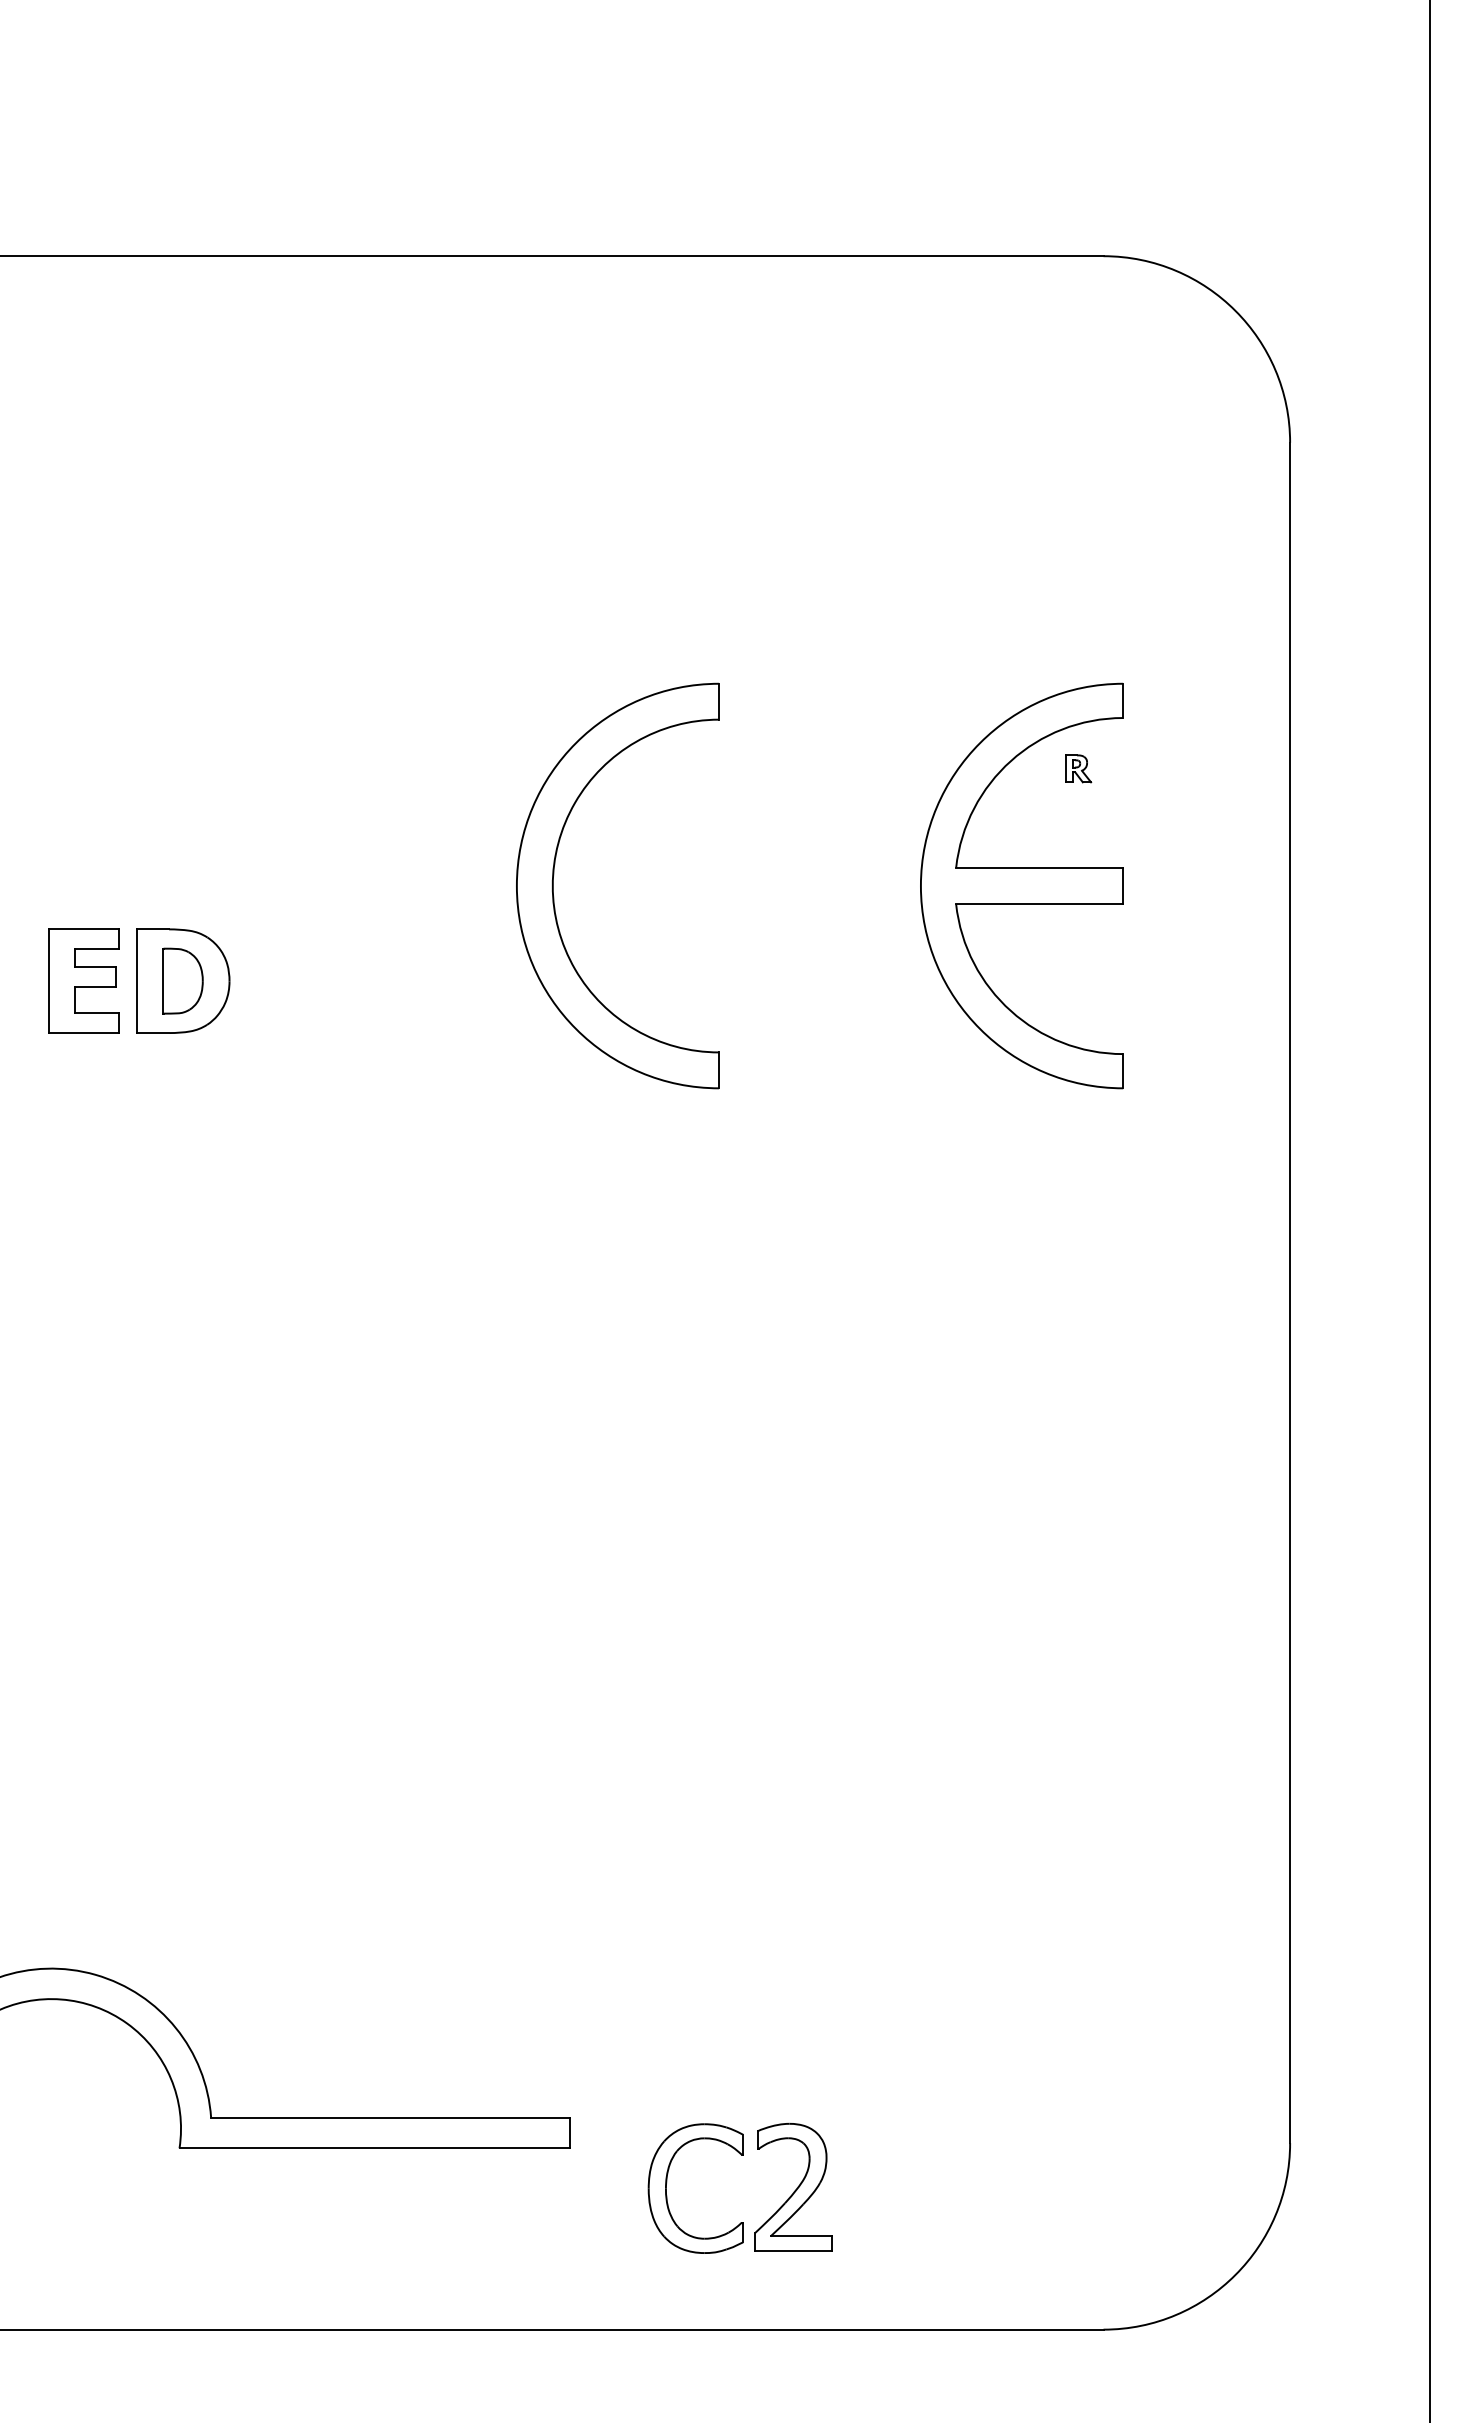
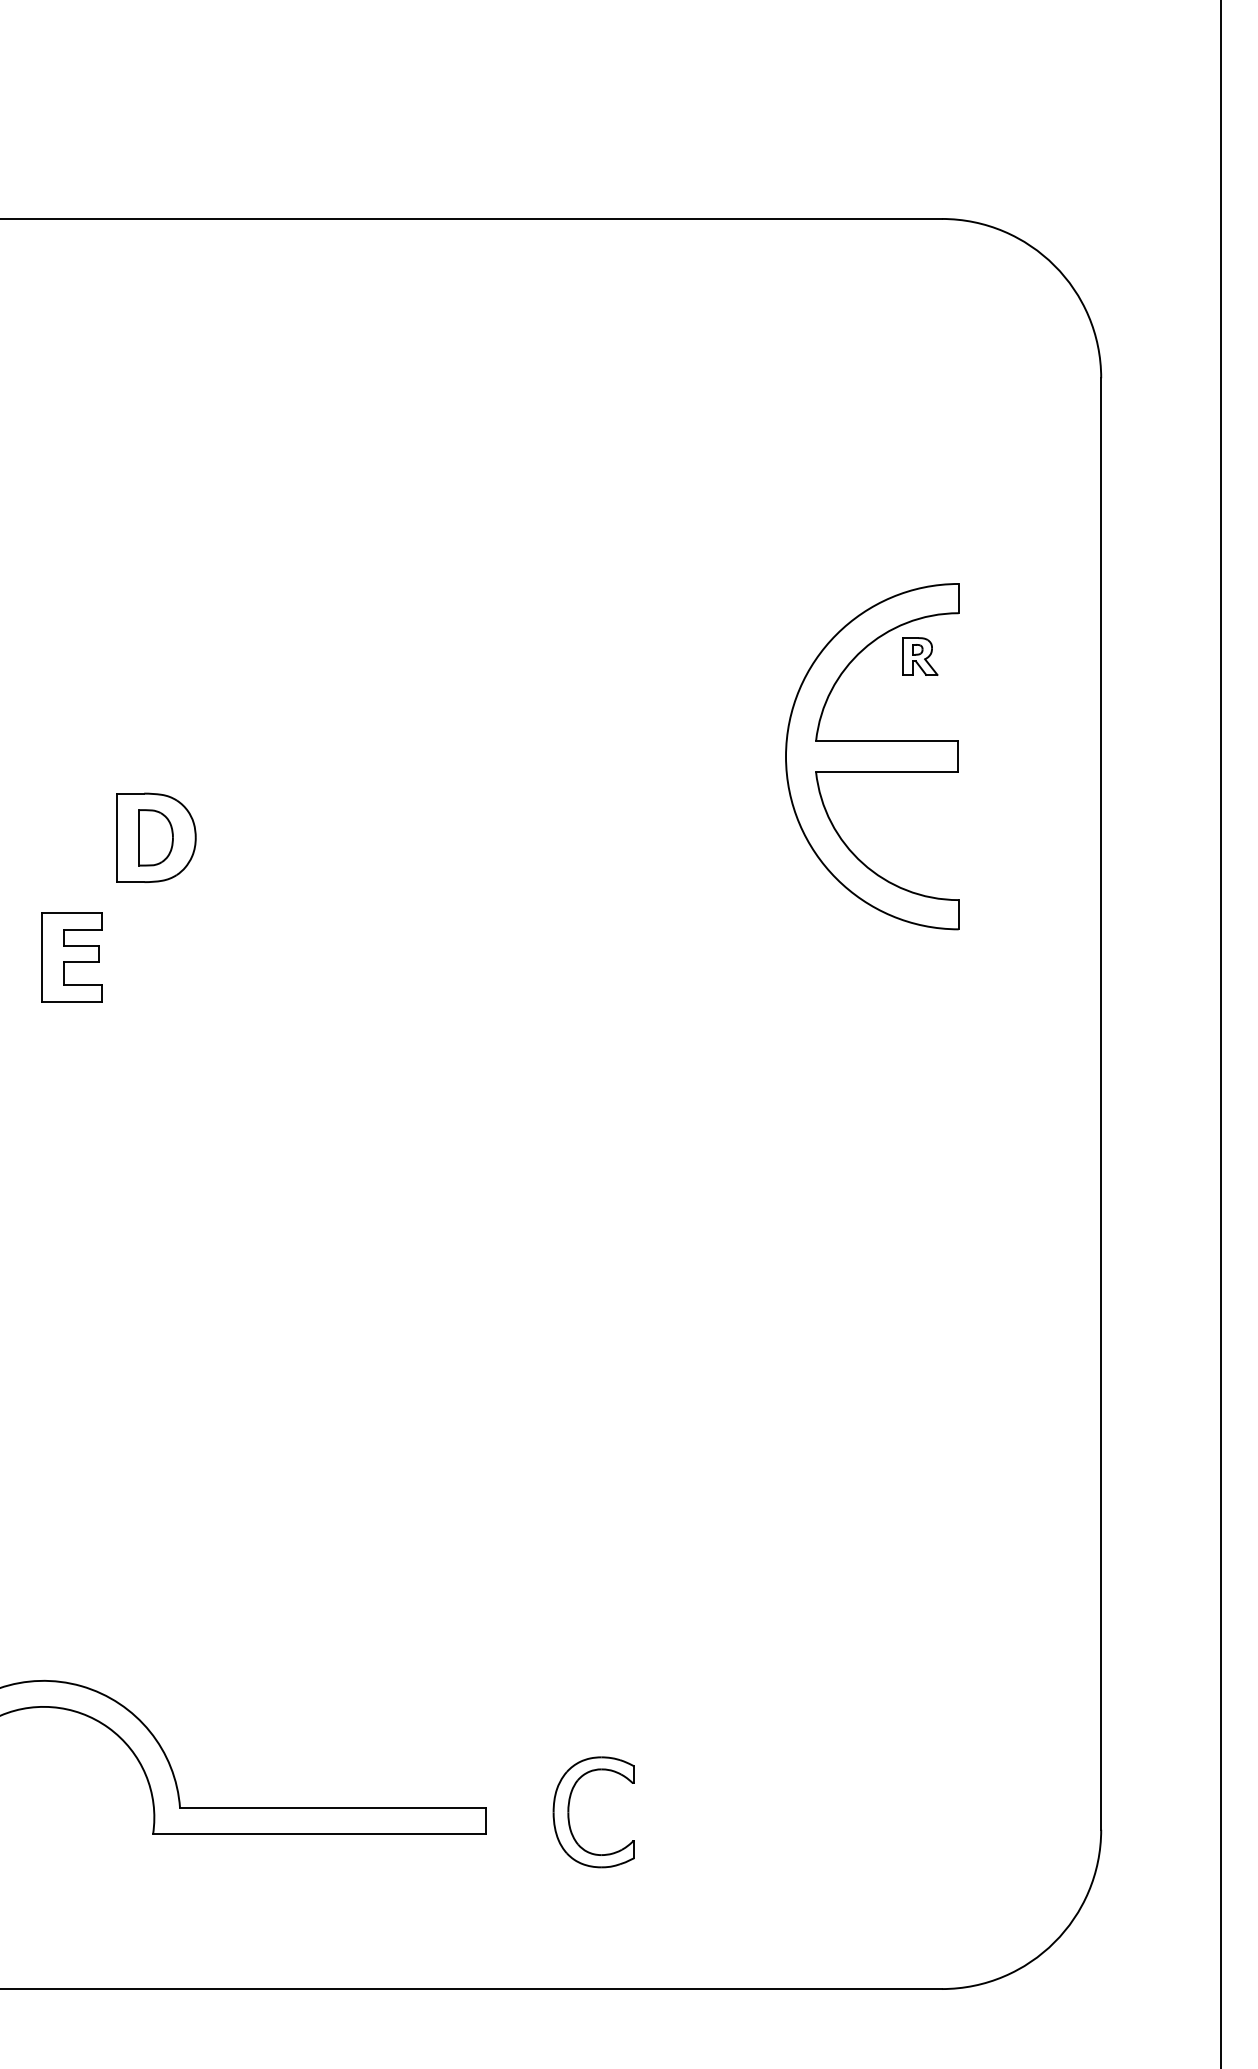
part: (1078, 768) -> (920, 656), size x1.6
part: (554, 875) -> (473, 747), removed
part: (83, 980) -> (71, 956), moved
part: (667, 2182) -> (569, 1807), moved
part: (793, 2186) -> (677, 1866), removed

